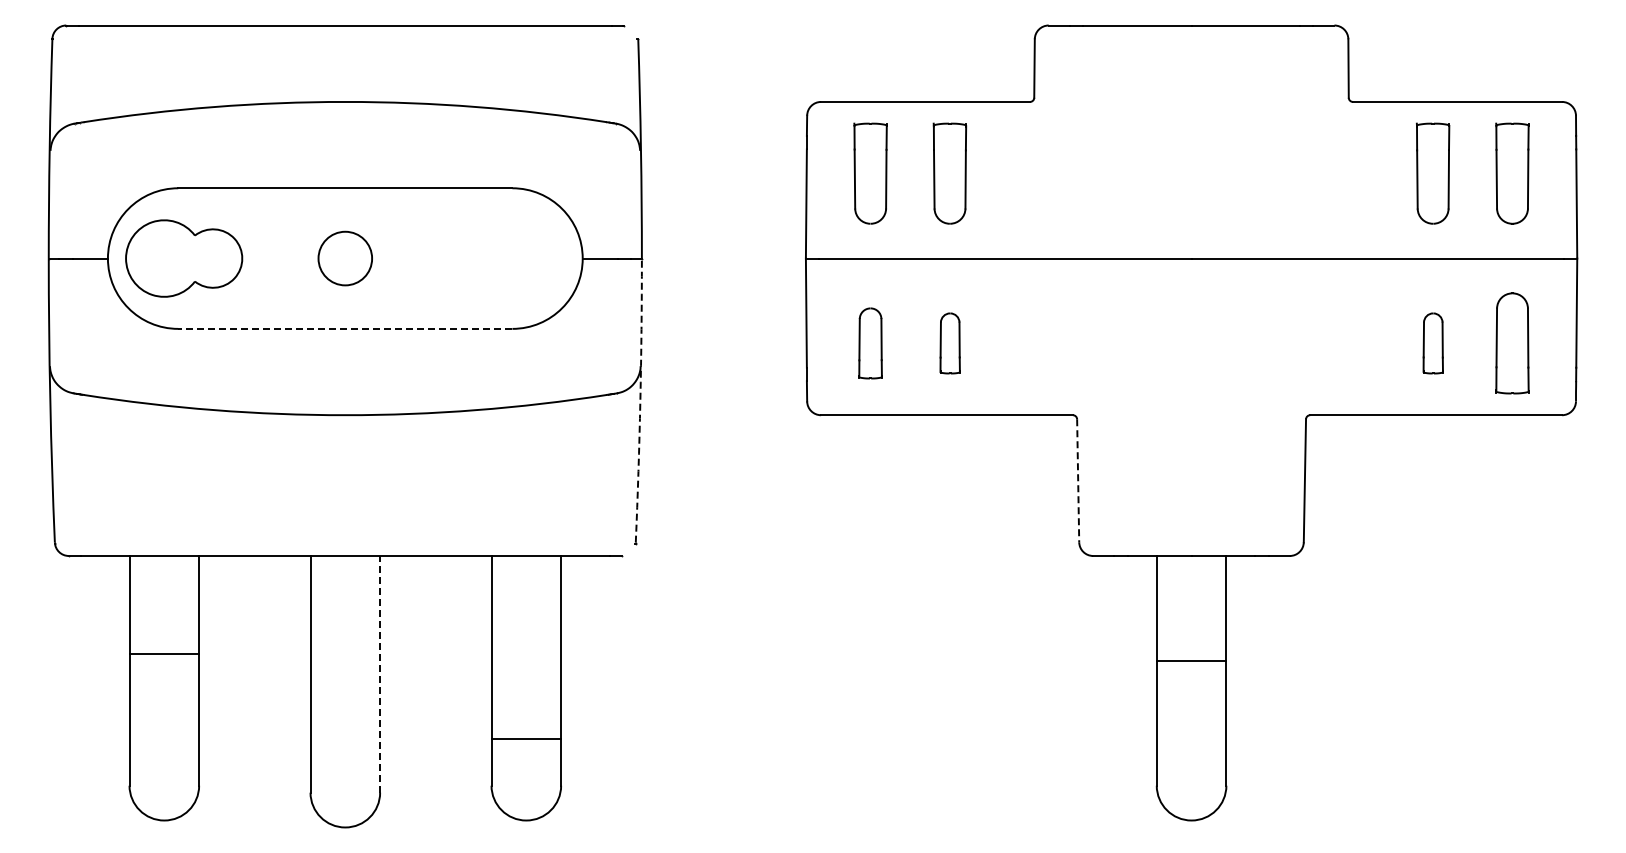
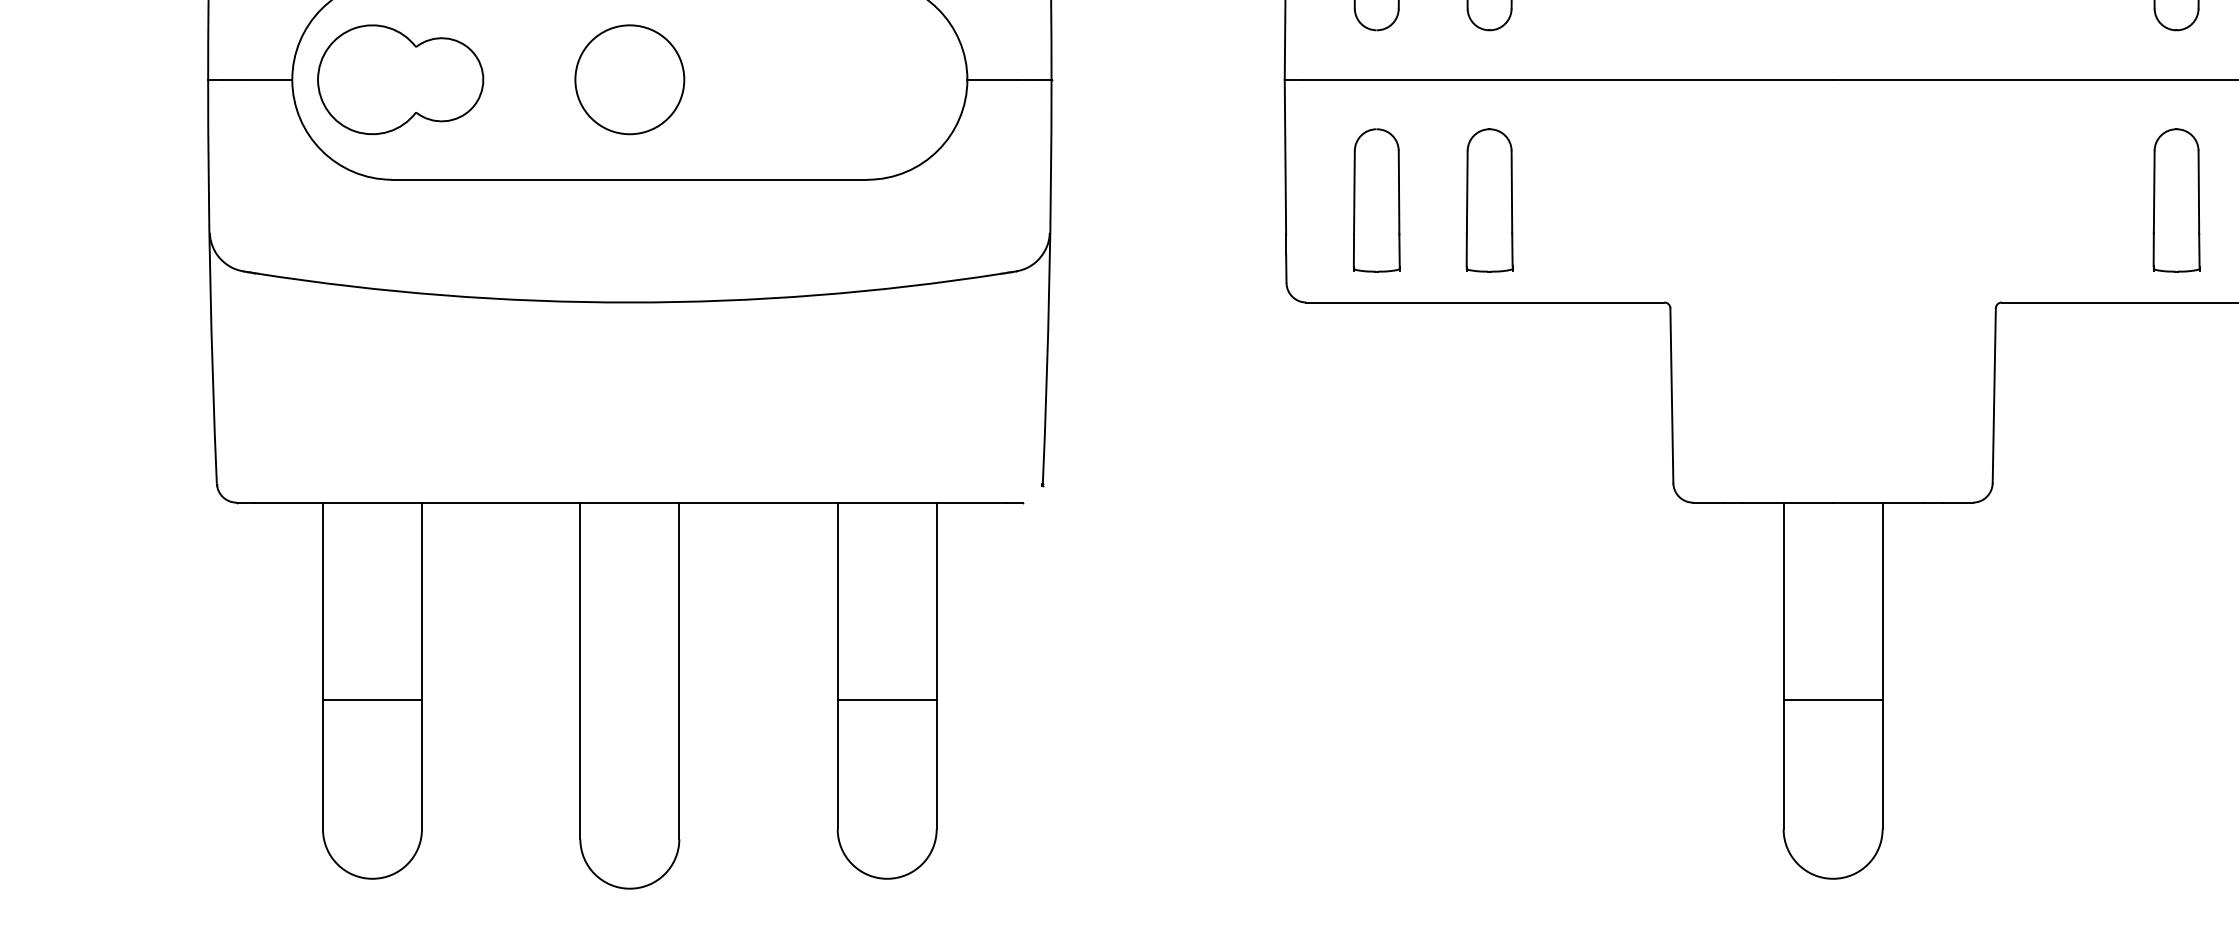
circle: (345, 258) -> (630, 79), size x1.43
line: (344, 328) -> (628, 179), dashed -> solid
part: (870, 343) -> (1376, 200), size x1.43
part: (950, 343) -> (1490, 200), size x1.67
part: (1433, 343) -> (2177, 200), size x1.67
arc: (640, 400) -> (1049, 281), dashed -> solid
line: (1078, 480) -> (1672, 395), dashed -> solid
line: (164, 654) -> (372, 701), moved
line: (1191, 661) -> (1833, 701), moved
line: (380, 673) -> (679, 669), dashed -> solid
line: (526, 739) -> (887, 701), moved

